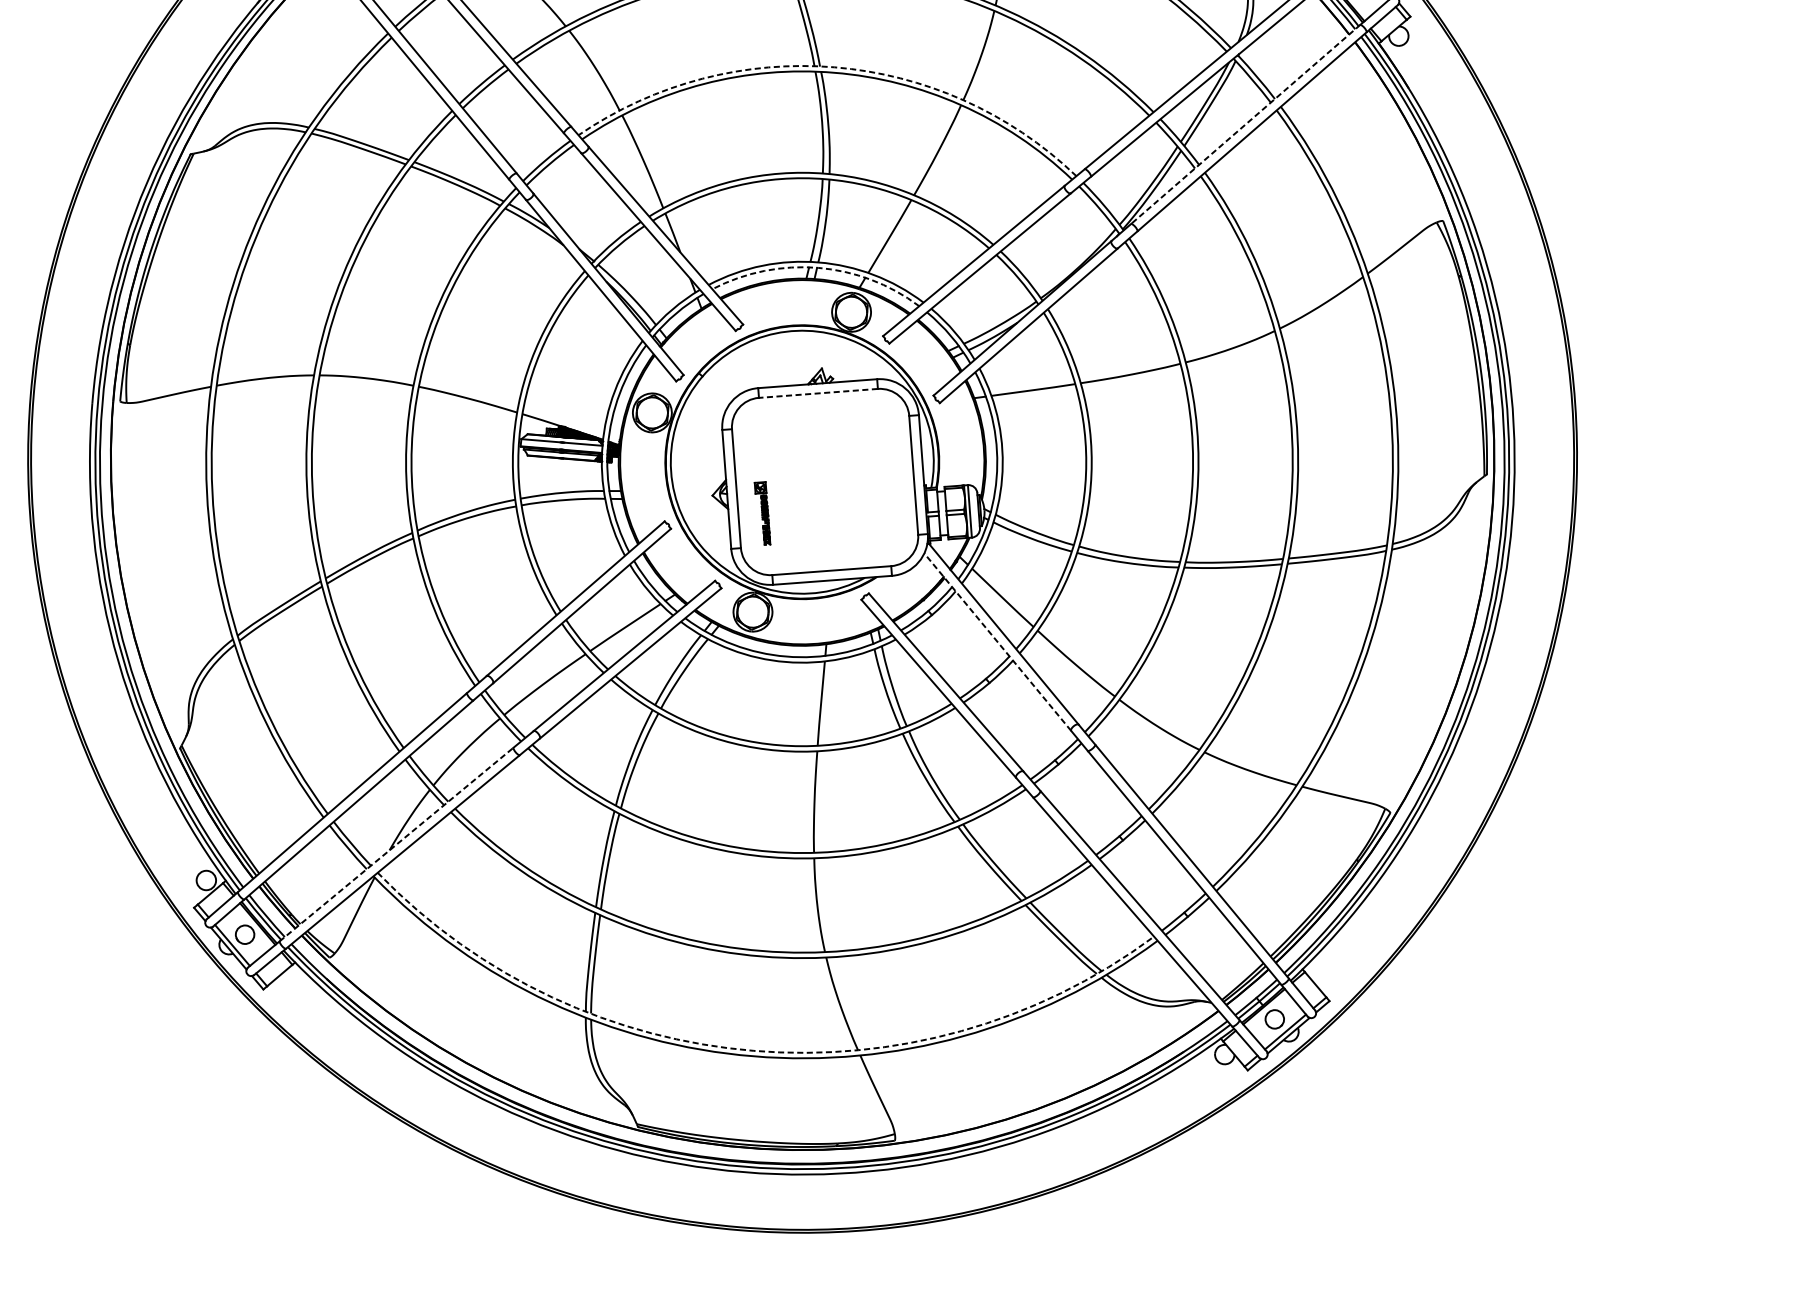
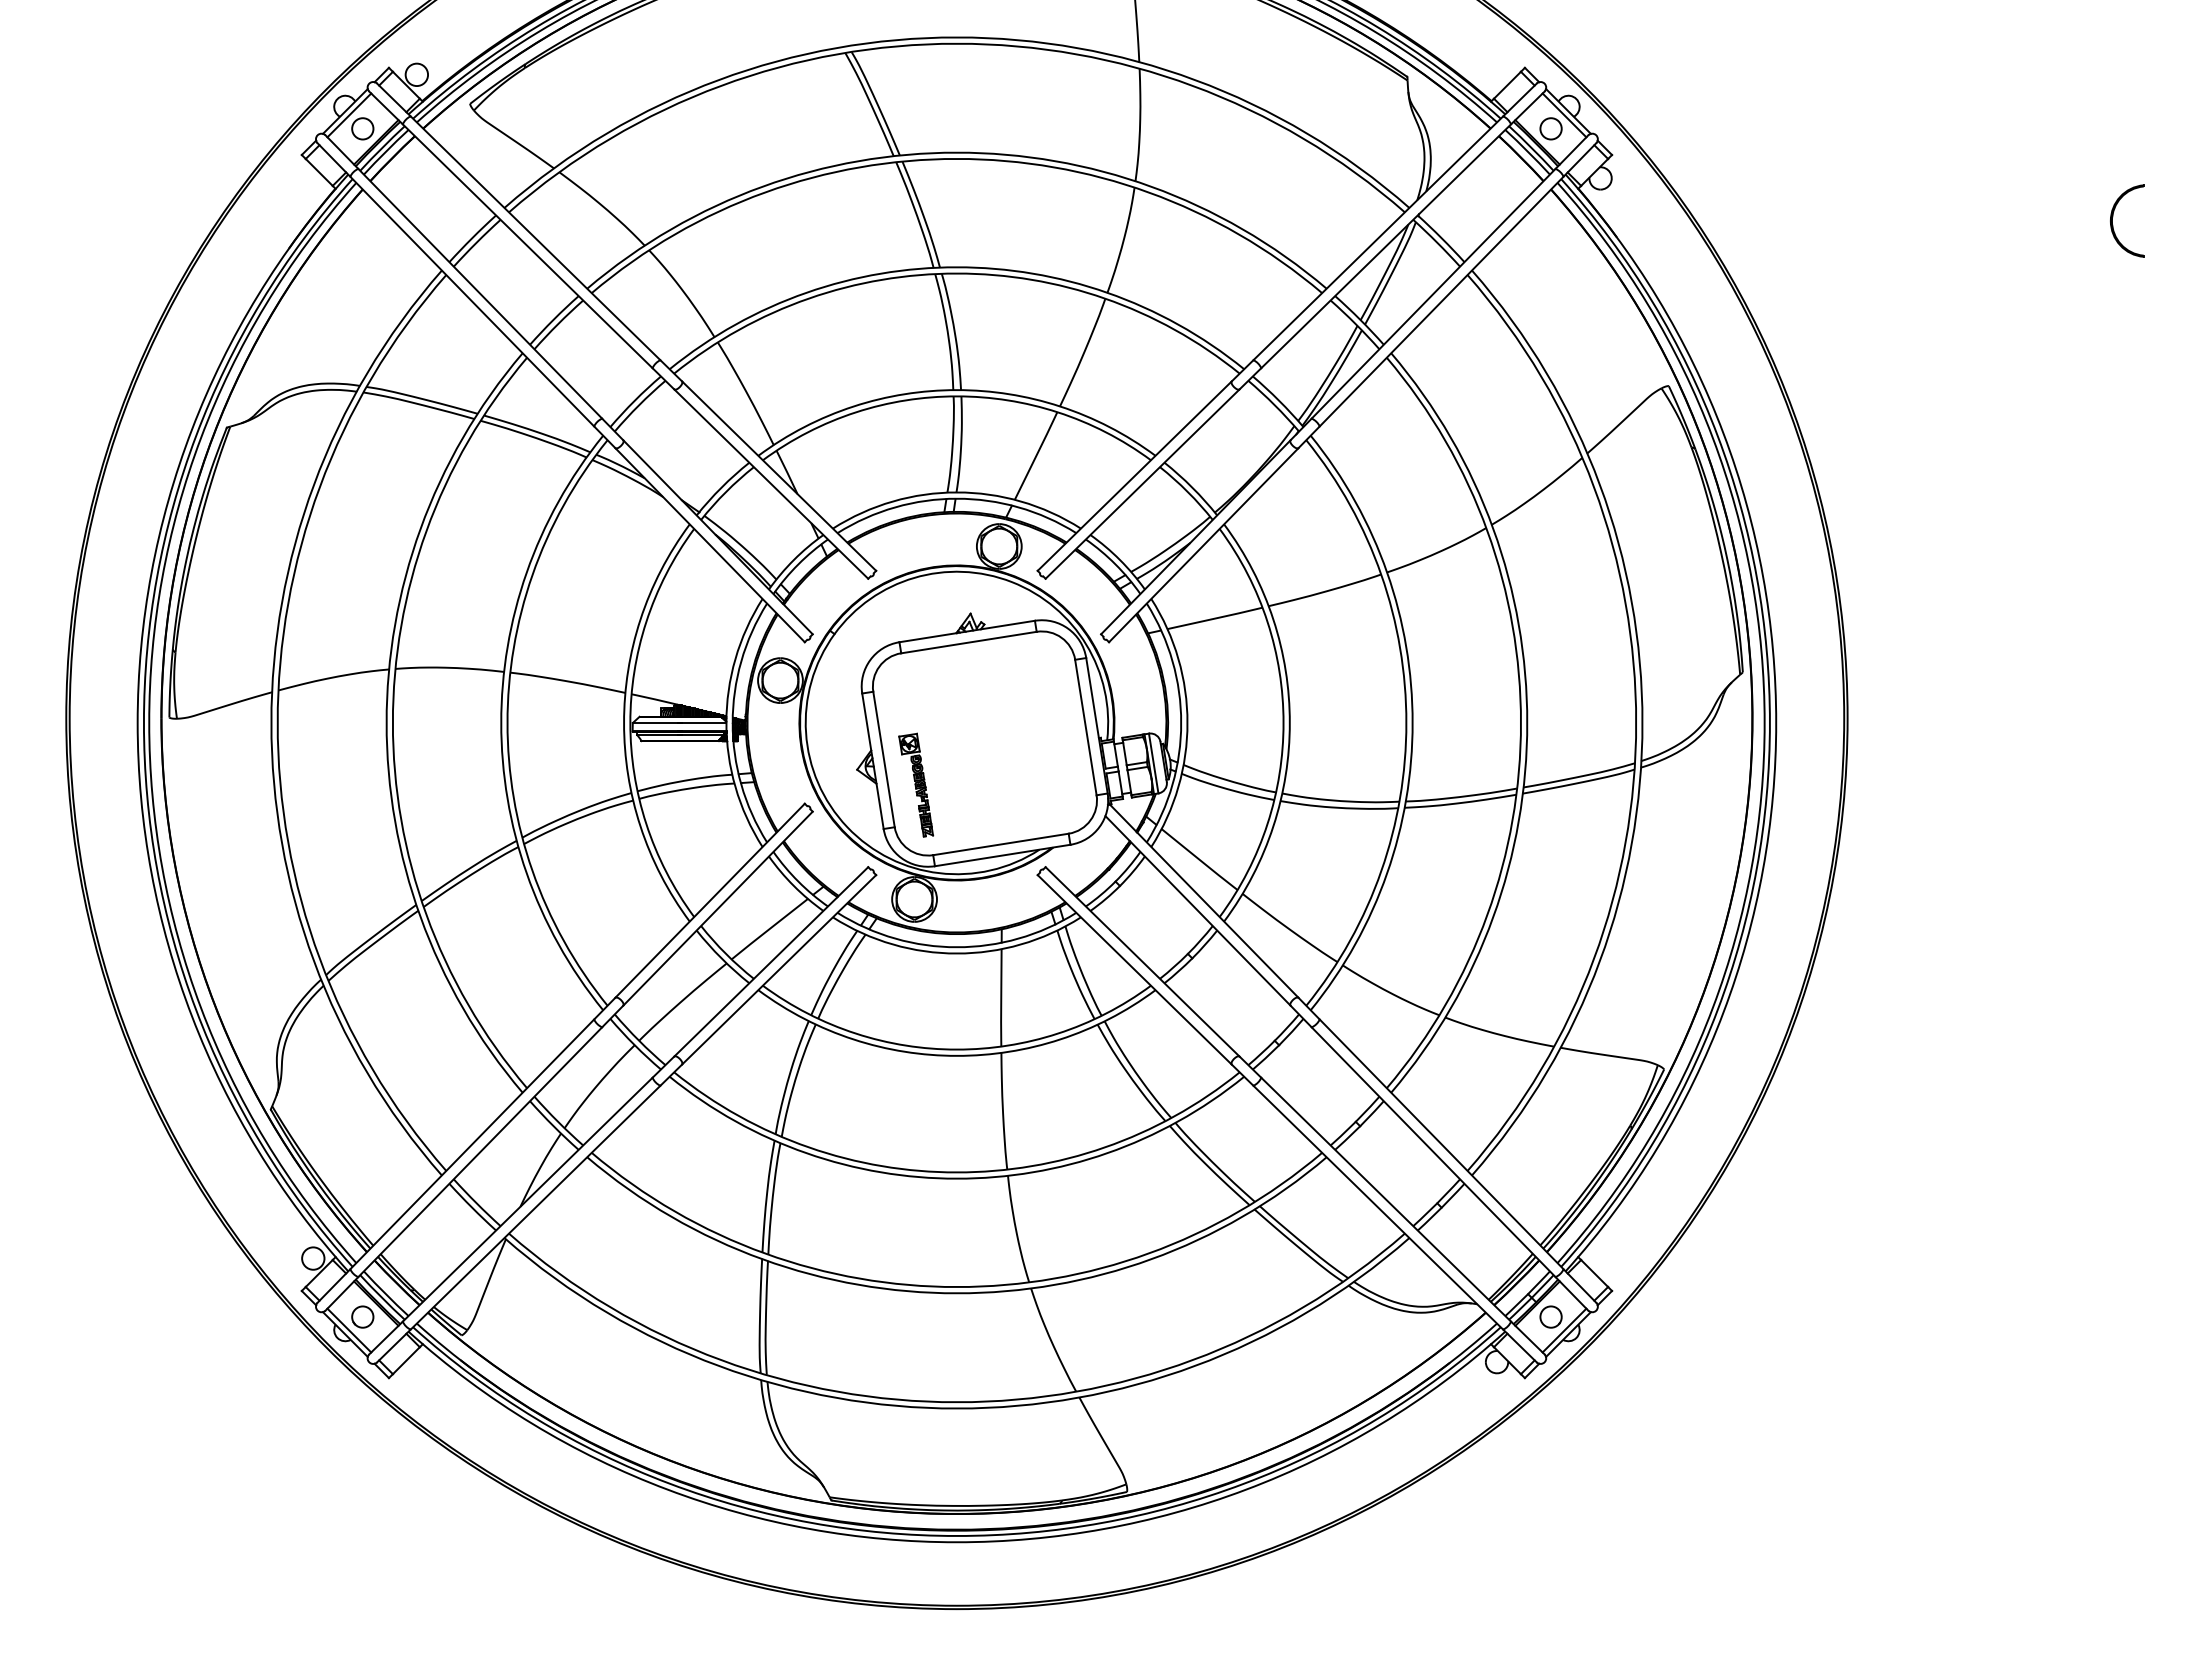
arc: (834, 67) -> (956, 267), dashed -> solid
line: (1245, 124) -> (1433, 293), dashed -> solid
arc: (817, 267) -> (956, 498), dashed -> solid
line: (818, 393) -> (968, 642), dashed -> solid
part: (762, 512) -> (916, 784), size x1.43
line: (997, 641) -> (1197, 910), dashed -> solid
line: (396, 844) -> (527, 1199), dashed -> solid
arc: (753, 1051) -> (956, 1402), dashed -> solid

